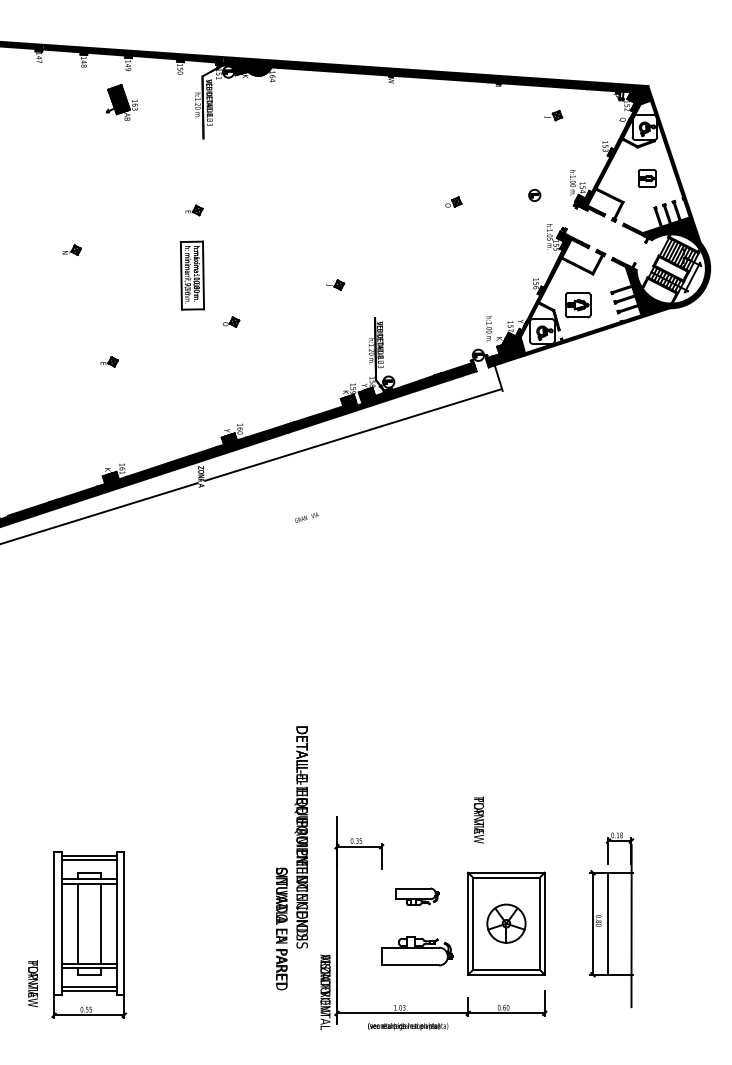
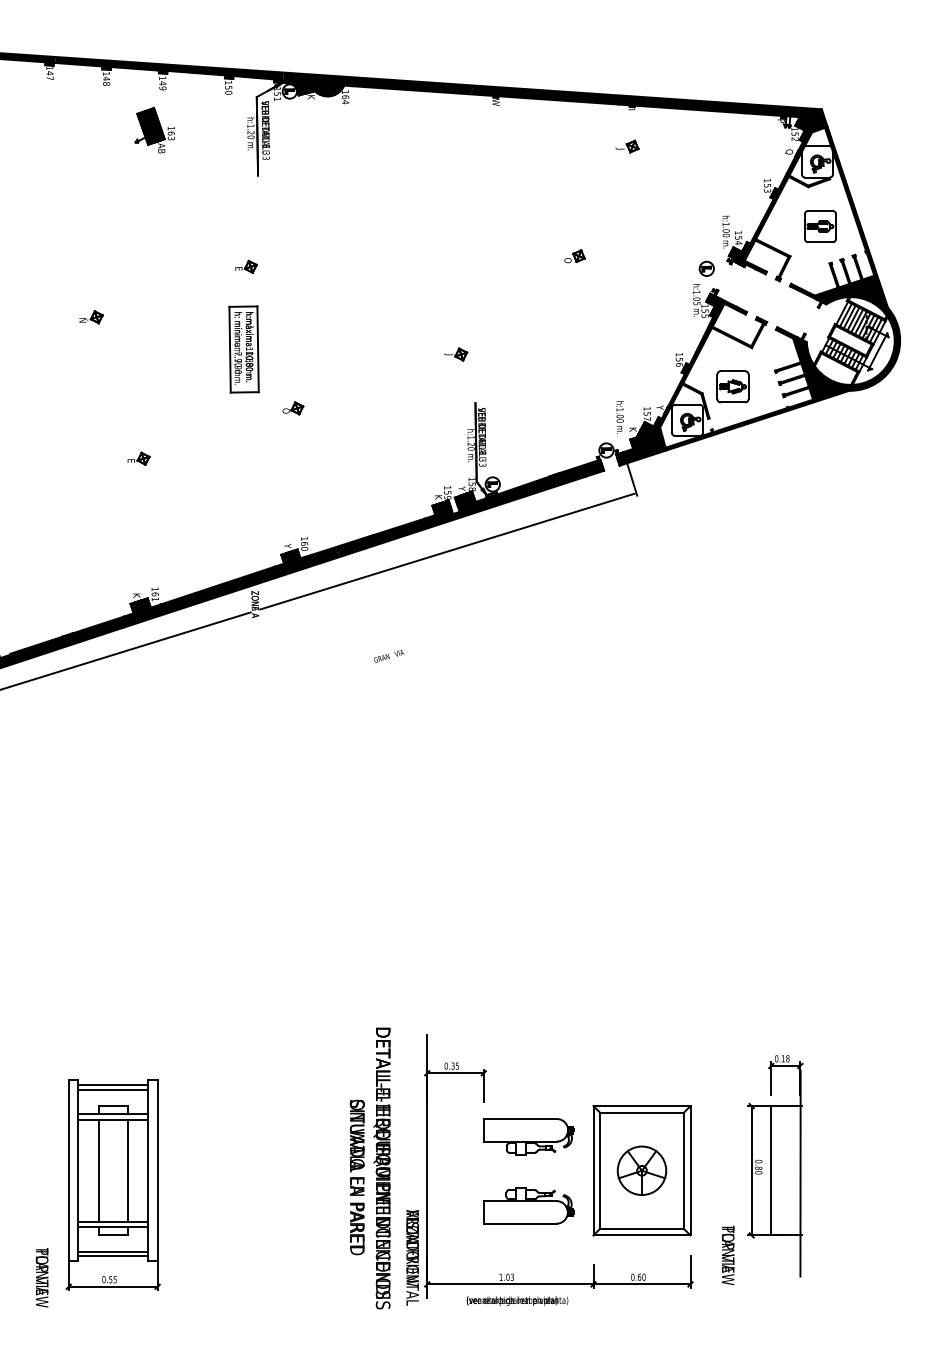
part: (553, 115) -> (627, 146), moved
part: (647, 178) -> (820, 226), size x1.43
part: (534, 195) -> (706, 268), moved
part: (335, 285) -> (456, 354), moved
text: (478, 820) -> (727, 1255), moved
text: (300, 837) -> (381, 1168), moved
part: (416, 896) -> (528, 1136), size x1.67
text: (32, 983) -> (41, 1277), moved

